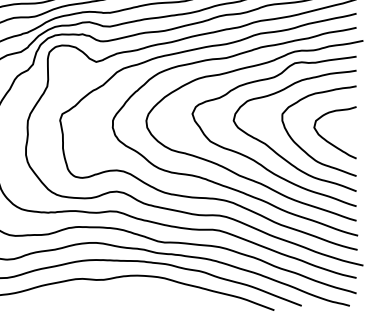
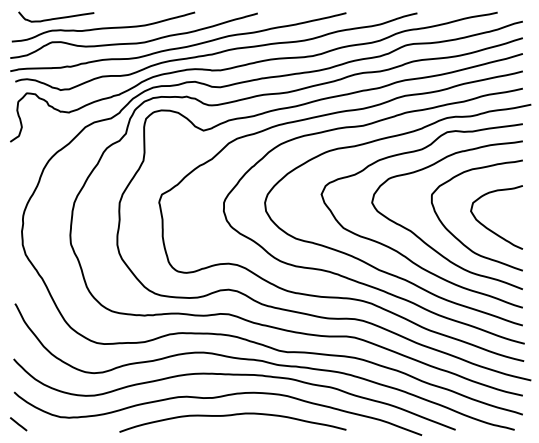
curve: (118, 294) -> (230, 416), added

